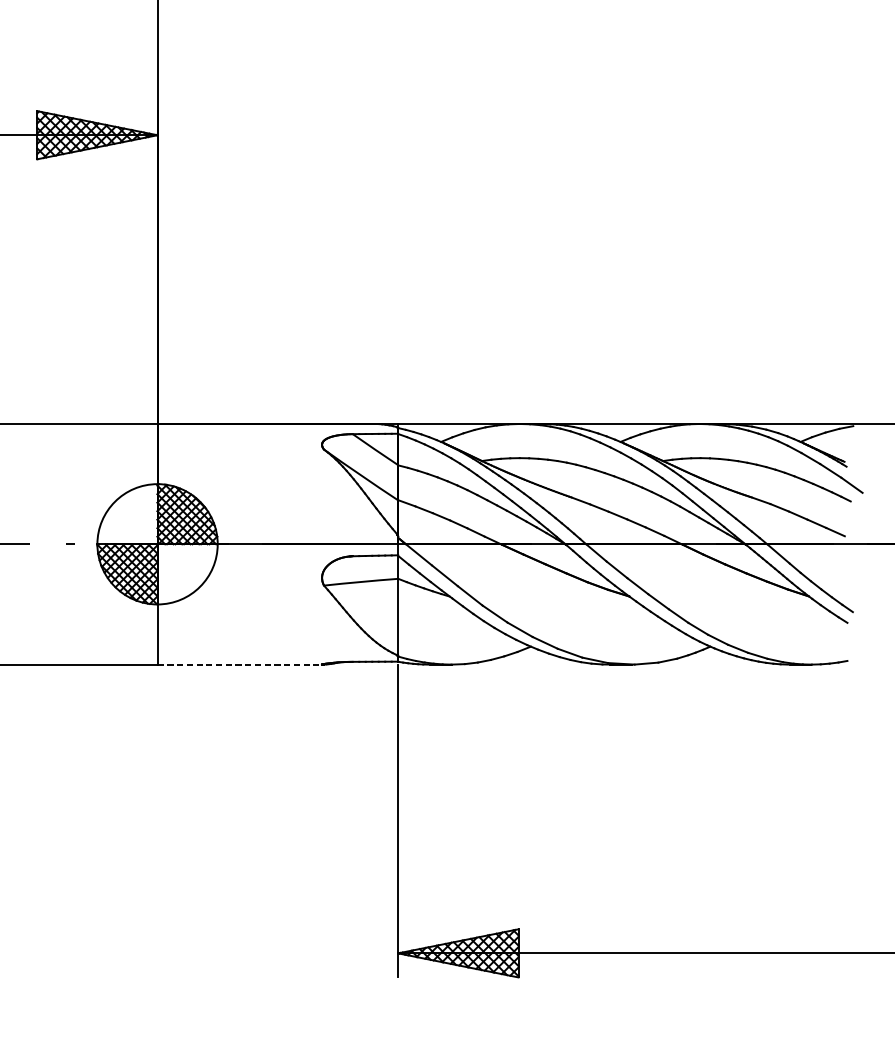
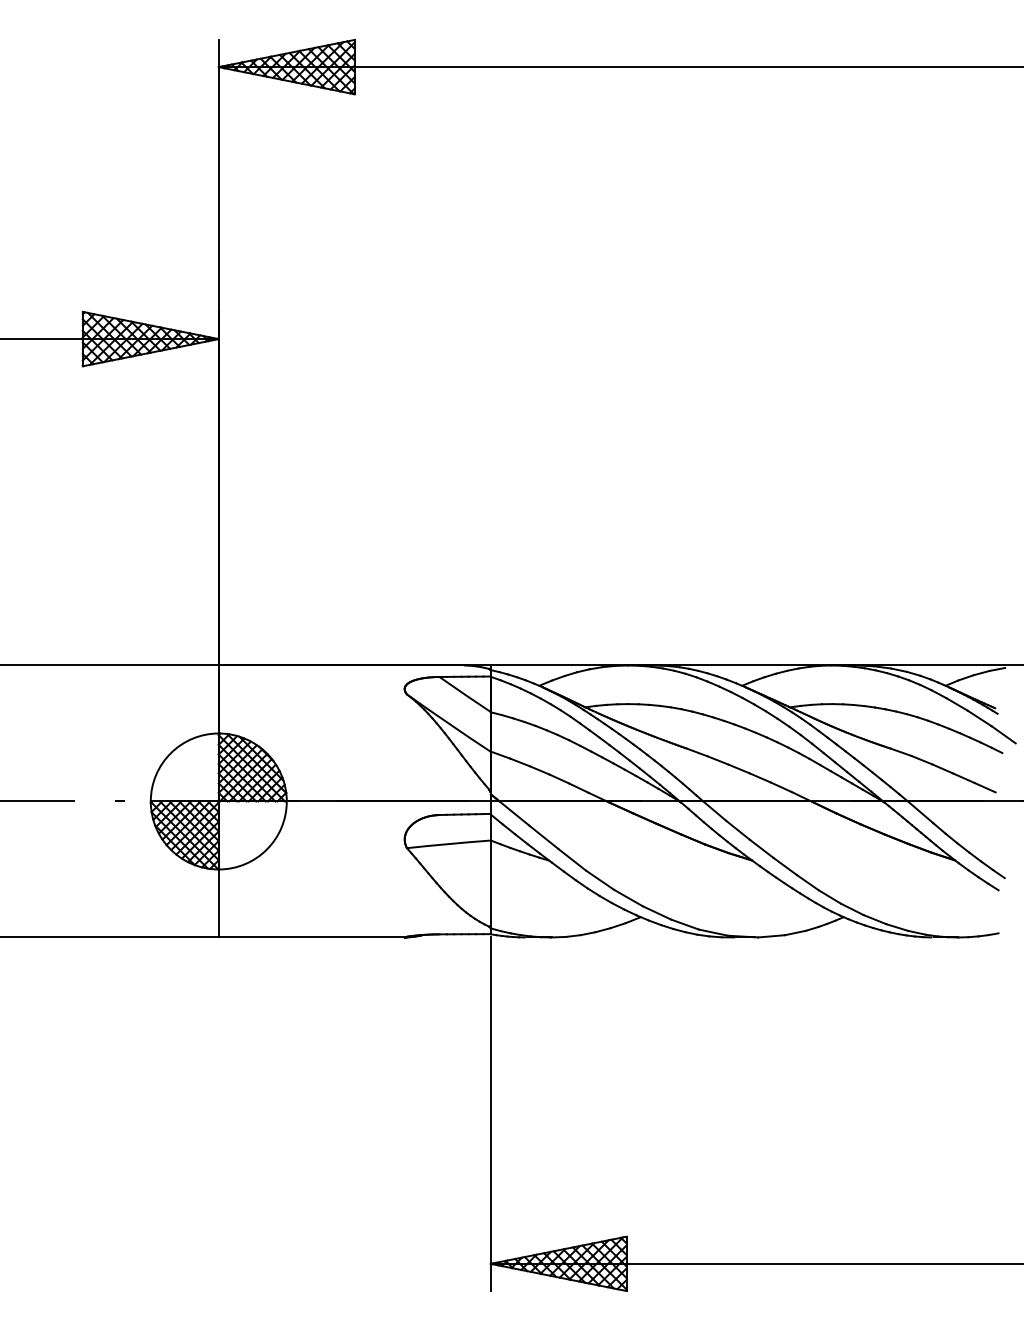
line: (240, 664) -> (312, 937), dashed -> solid

